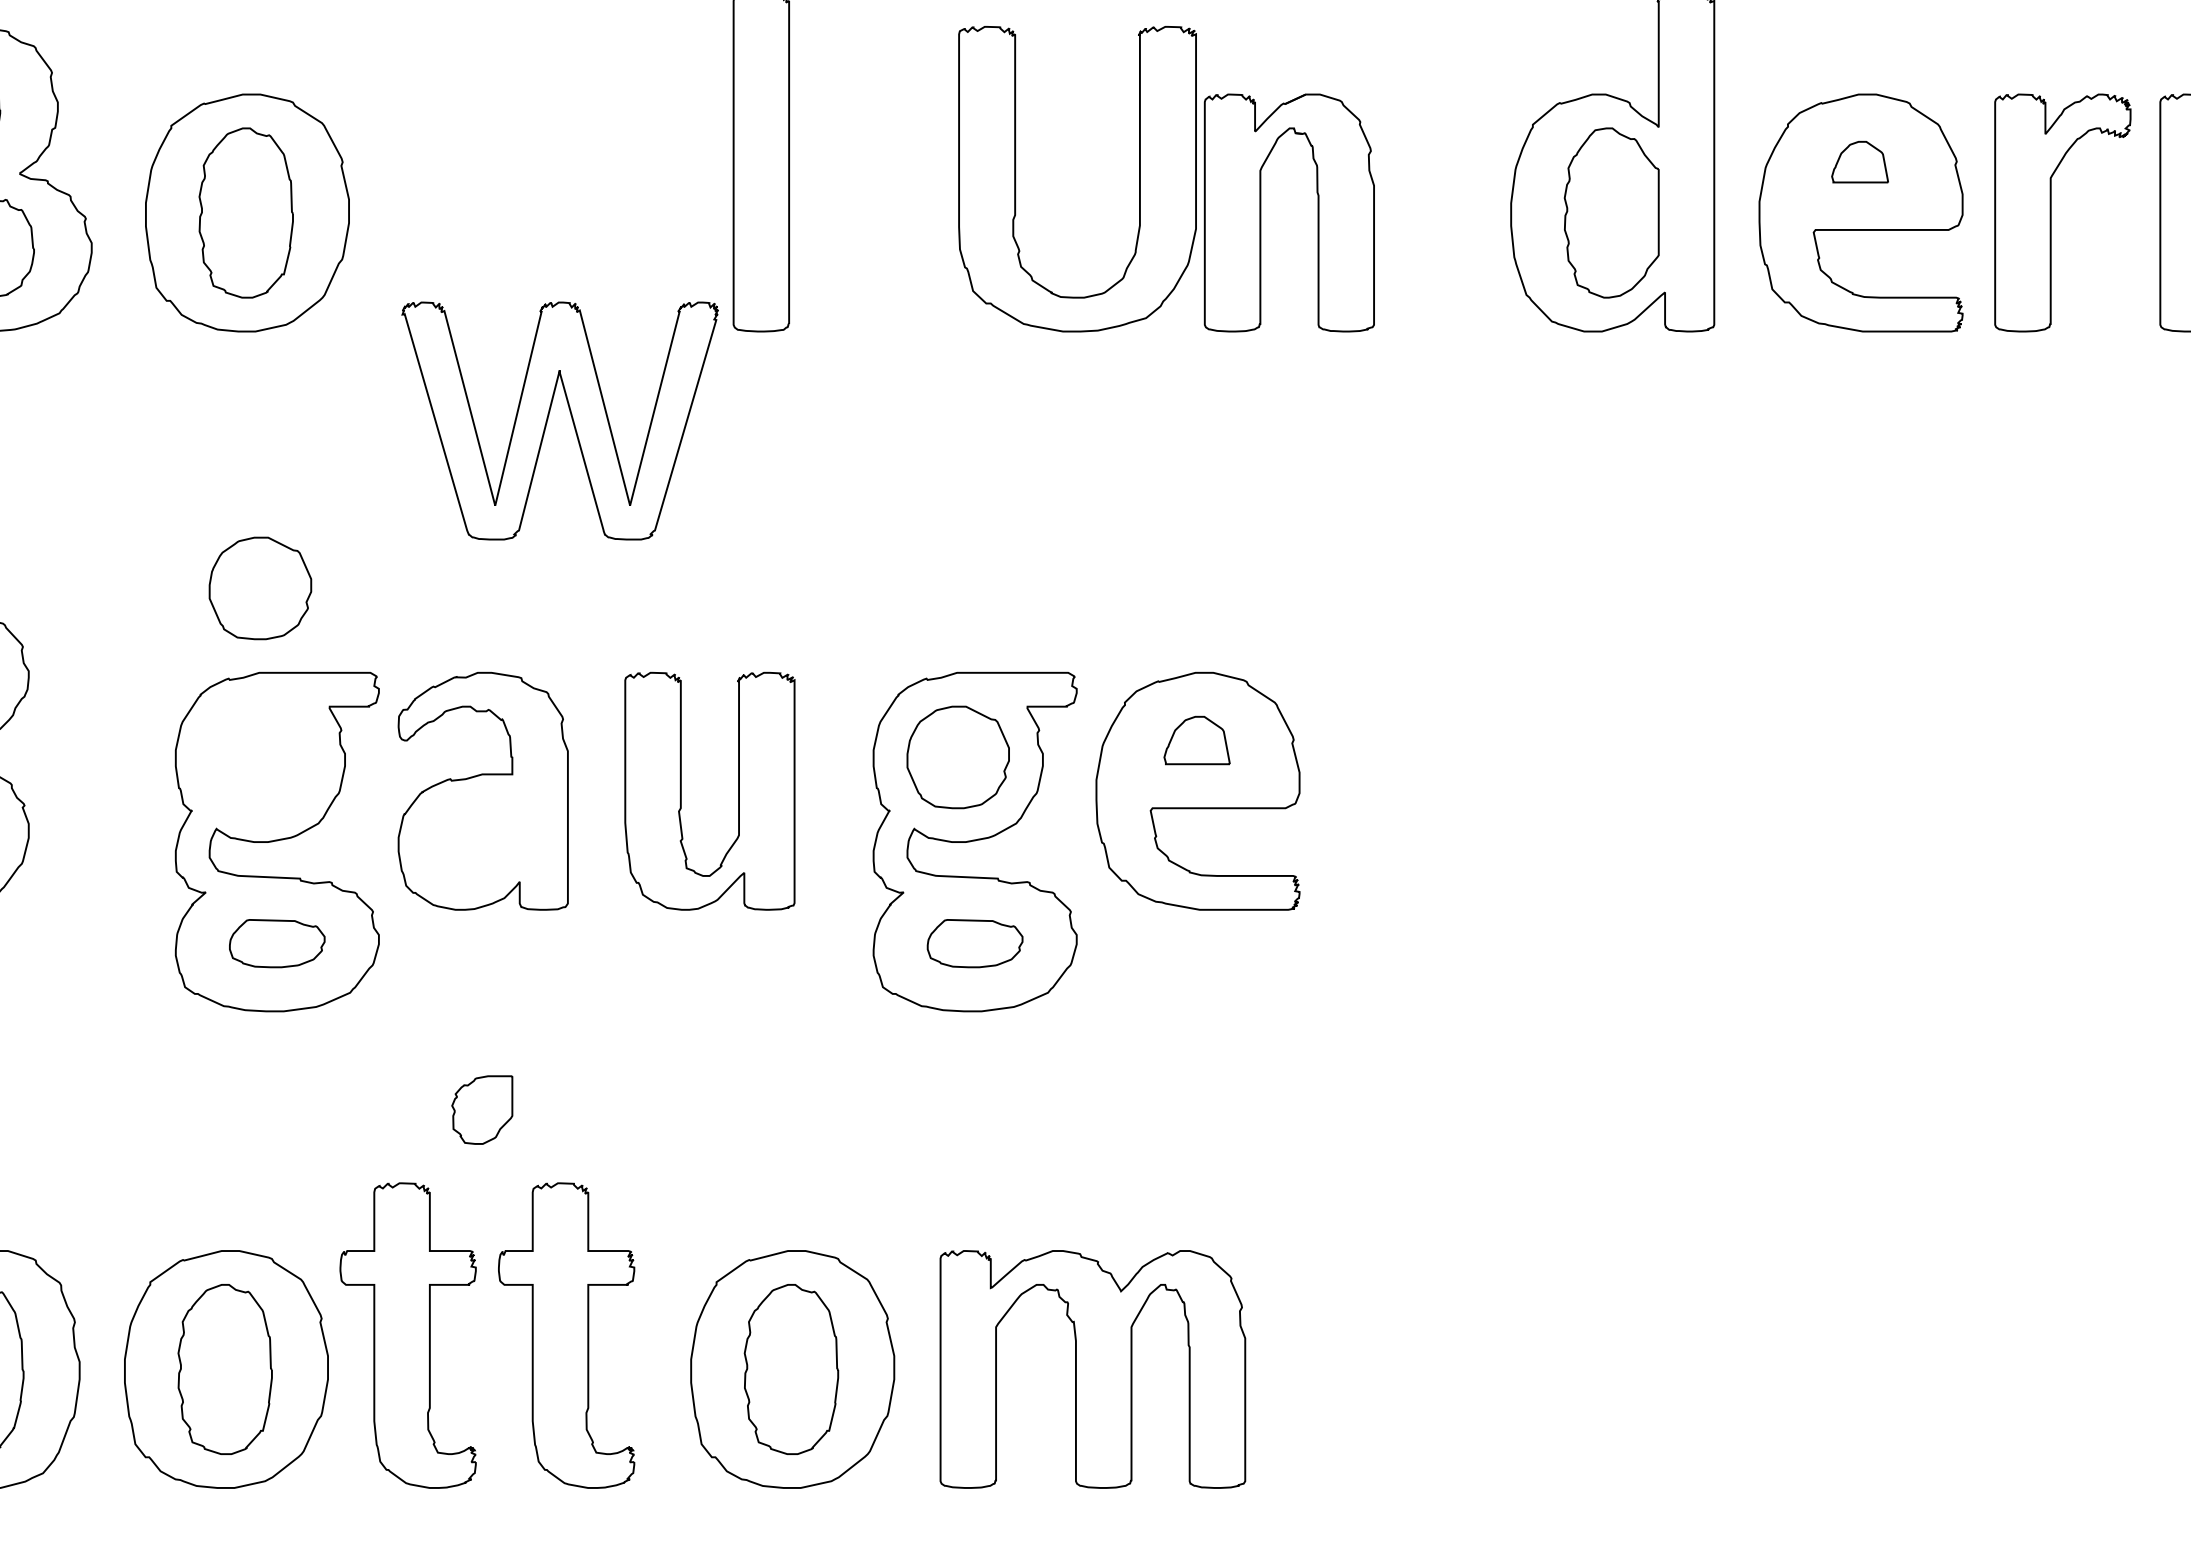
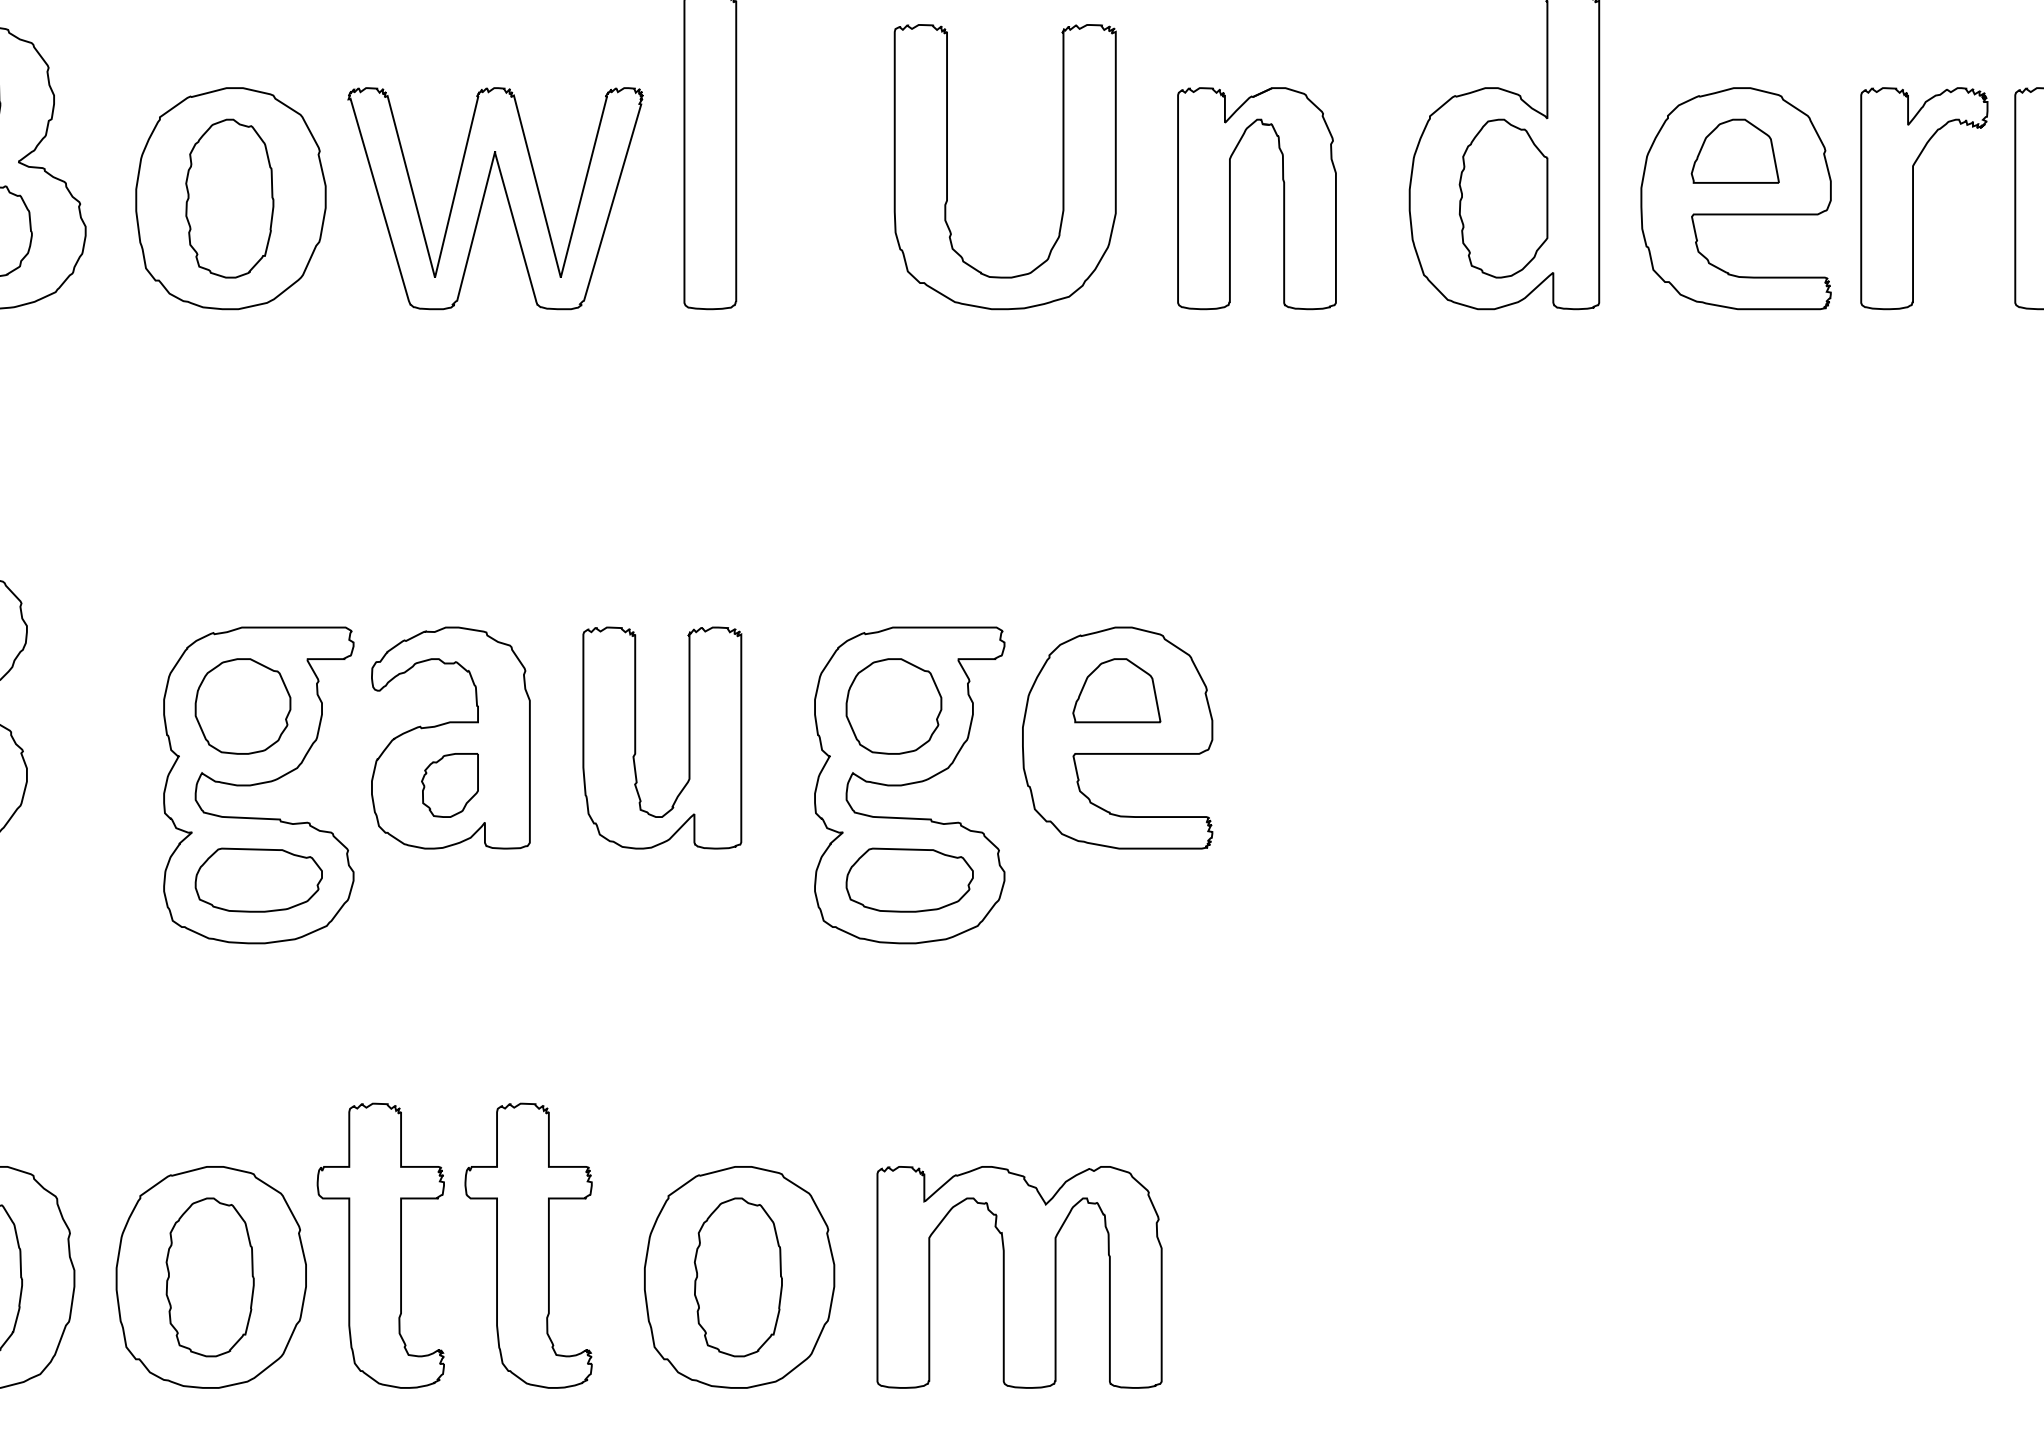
part: (1859, 161) -> (1734, 150), size x1.67
part: (1261, 212) -> (1230, 198), moved
part: (548, 419) -> (484, 197), moved
part: (260, 588) -> (243, 706), moved
part: (1196, 740) -> (1116, 690), size x1.43
part: (276, 943) -> (258, 880), size x1.43
part: (974, 943) -> (909, 880), size x1.43
part: (482, 1109) -> (450, 784), moved

